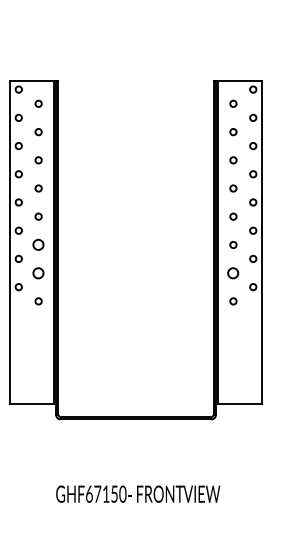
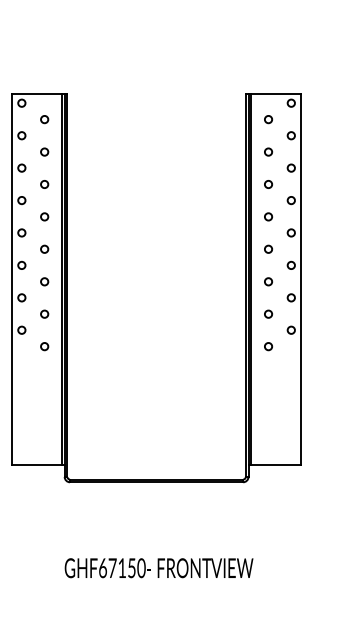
circle: (38, 244) -> (44, 281), size x0.62
circle: (38, 272) -> (44, 313), size x0.62
circle: (233, 272) -> (268, 313), size x0.62

